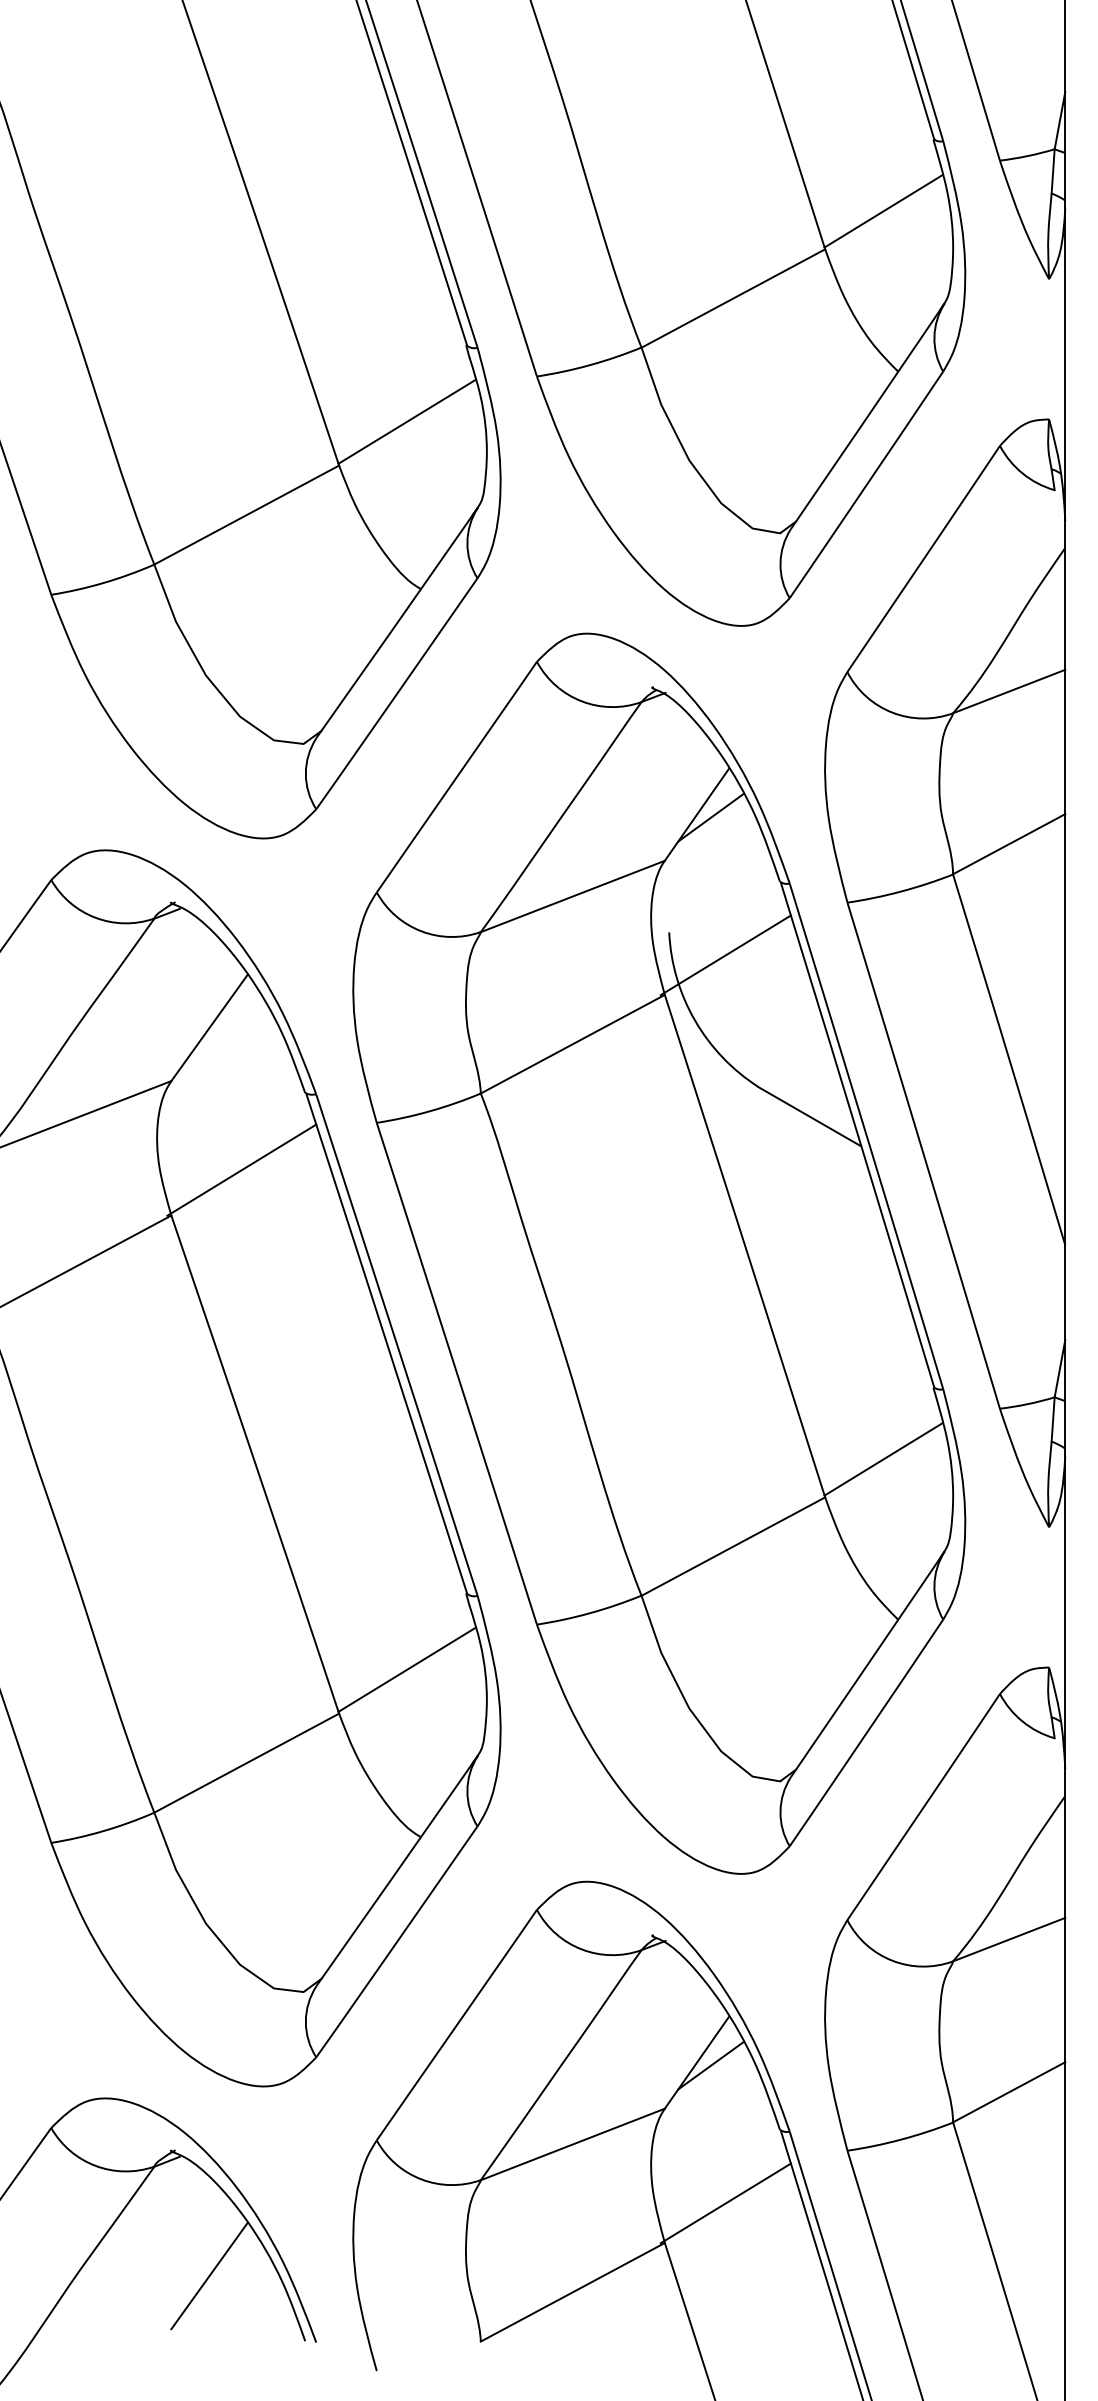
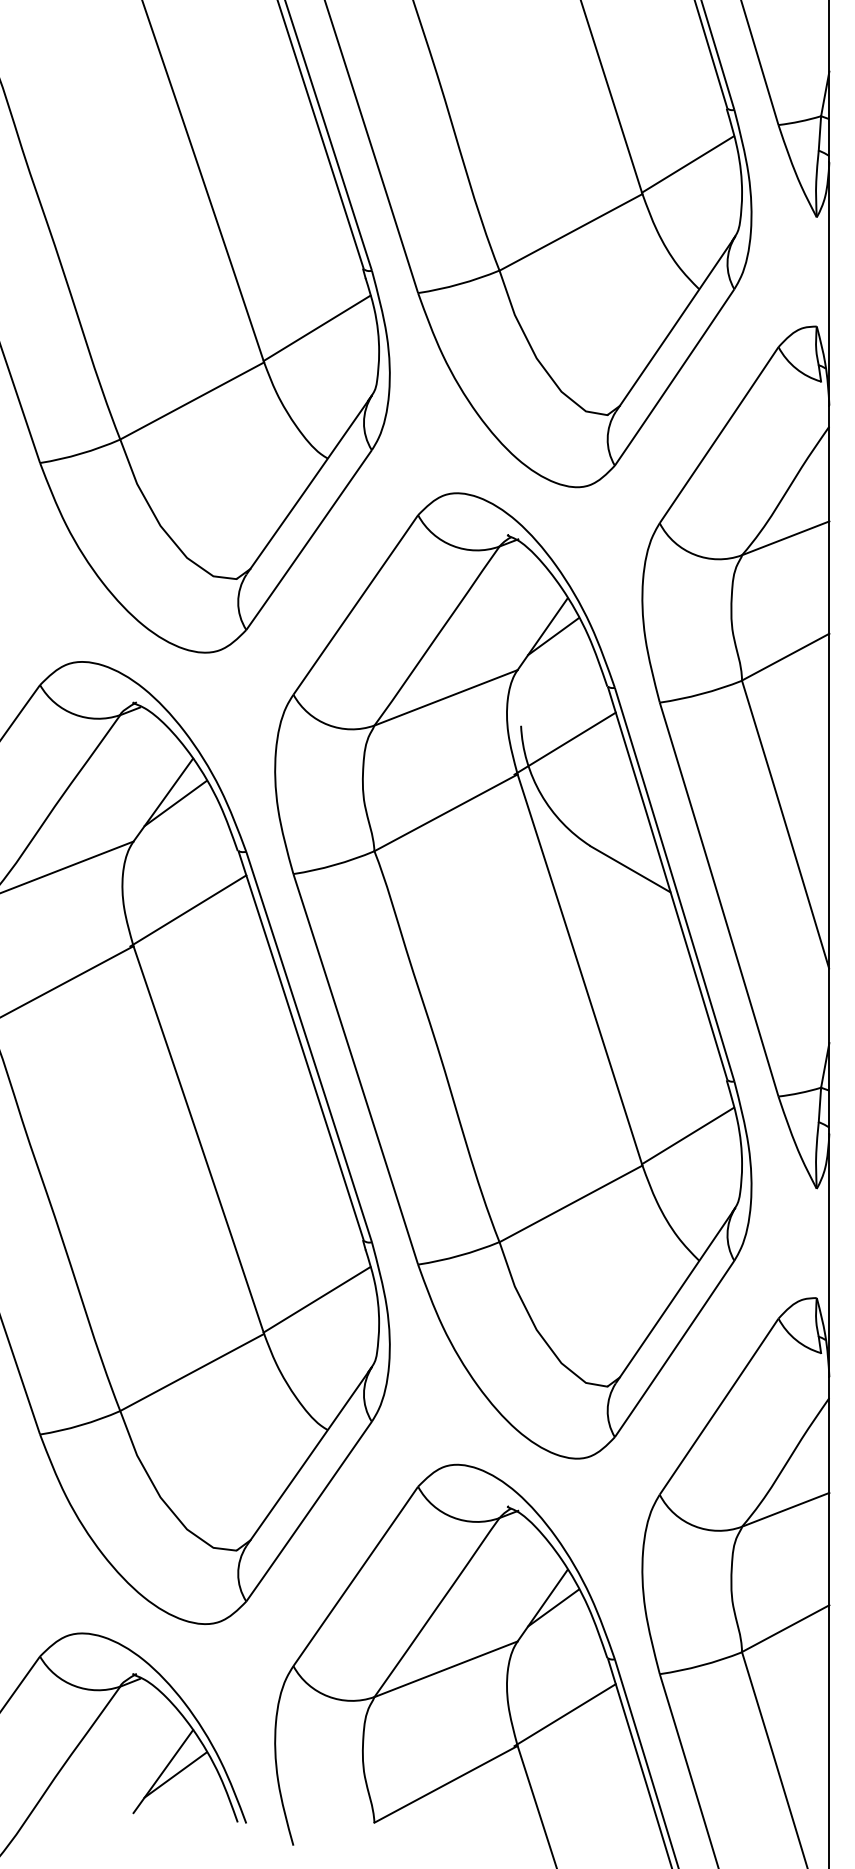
line: (224, 1032) -> (174, 803), added
line: (224, 2280) -> (174, 1775), added

